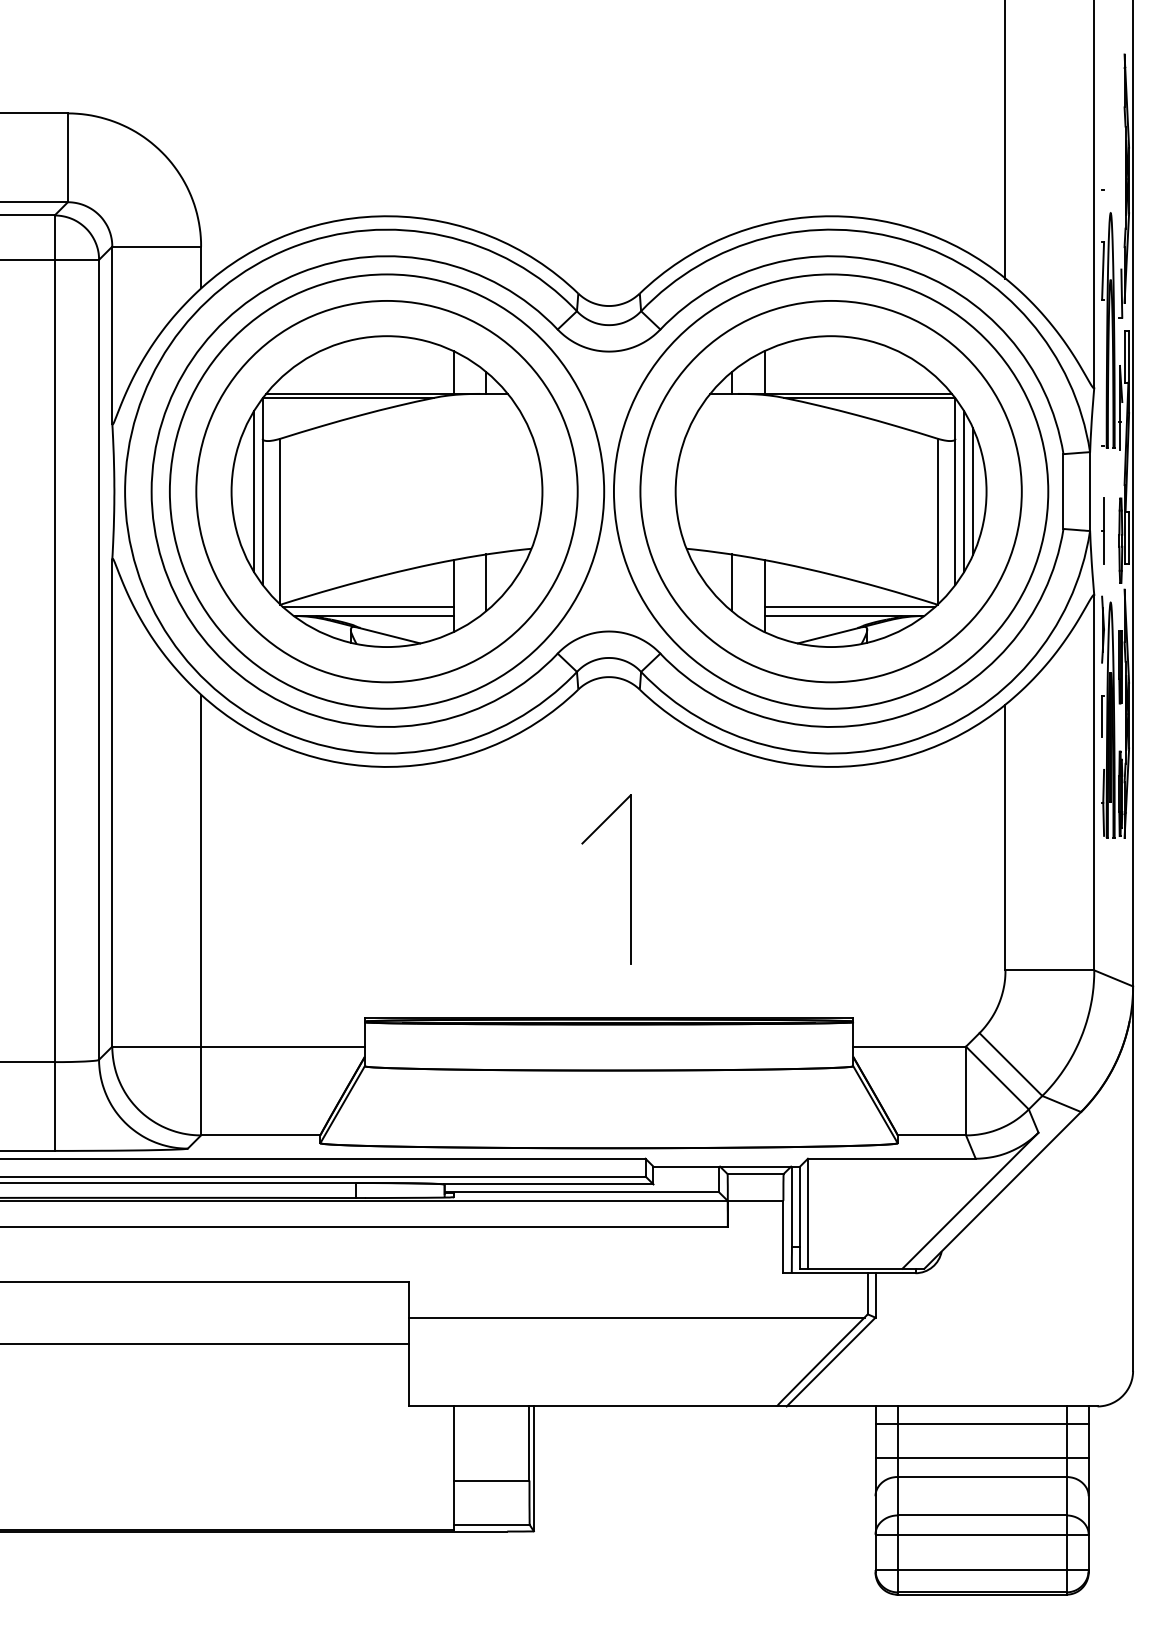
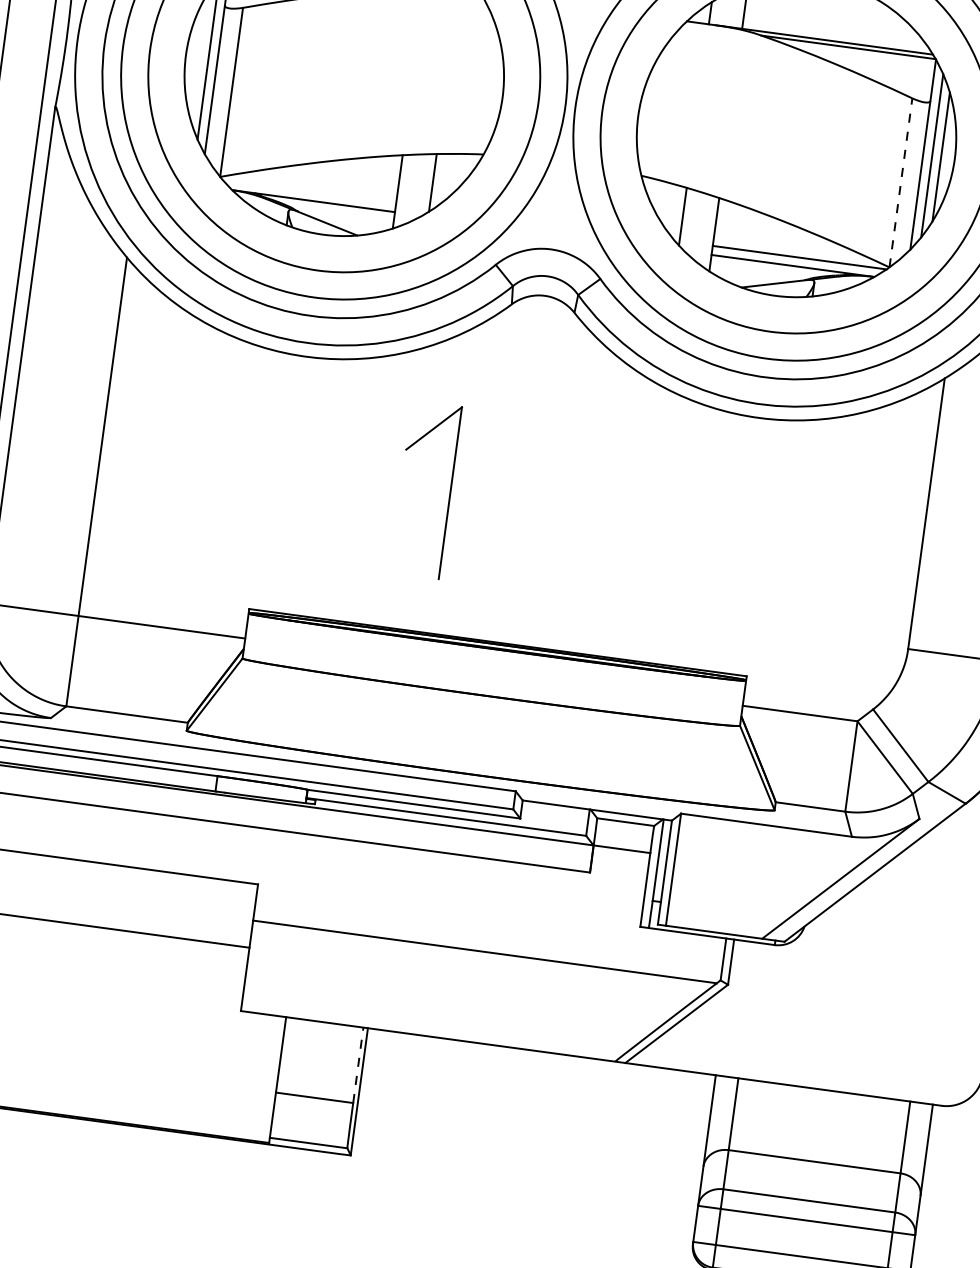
line: (937, 521) -> (900, 182), solid -> dashed
line: (367, 607) -> (308, 191), removed
part: (630, 879) -> (450, 492), moved
line: (981, 1424) -> (821, 1108), removed
line: (529, 1443) -> (358, 1065), solid -> dashed
line: (981, 1457) -> (816, 1141), removed

